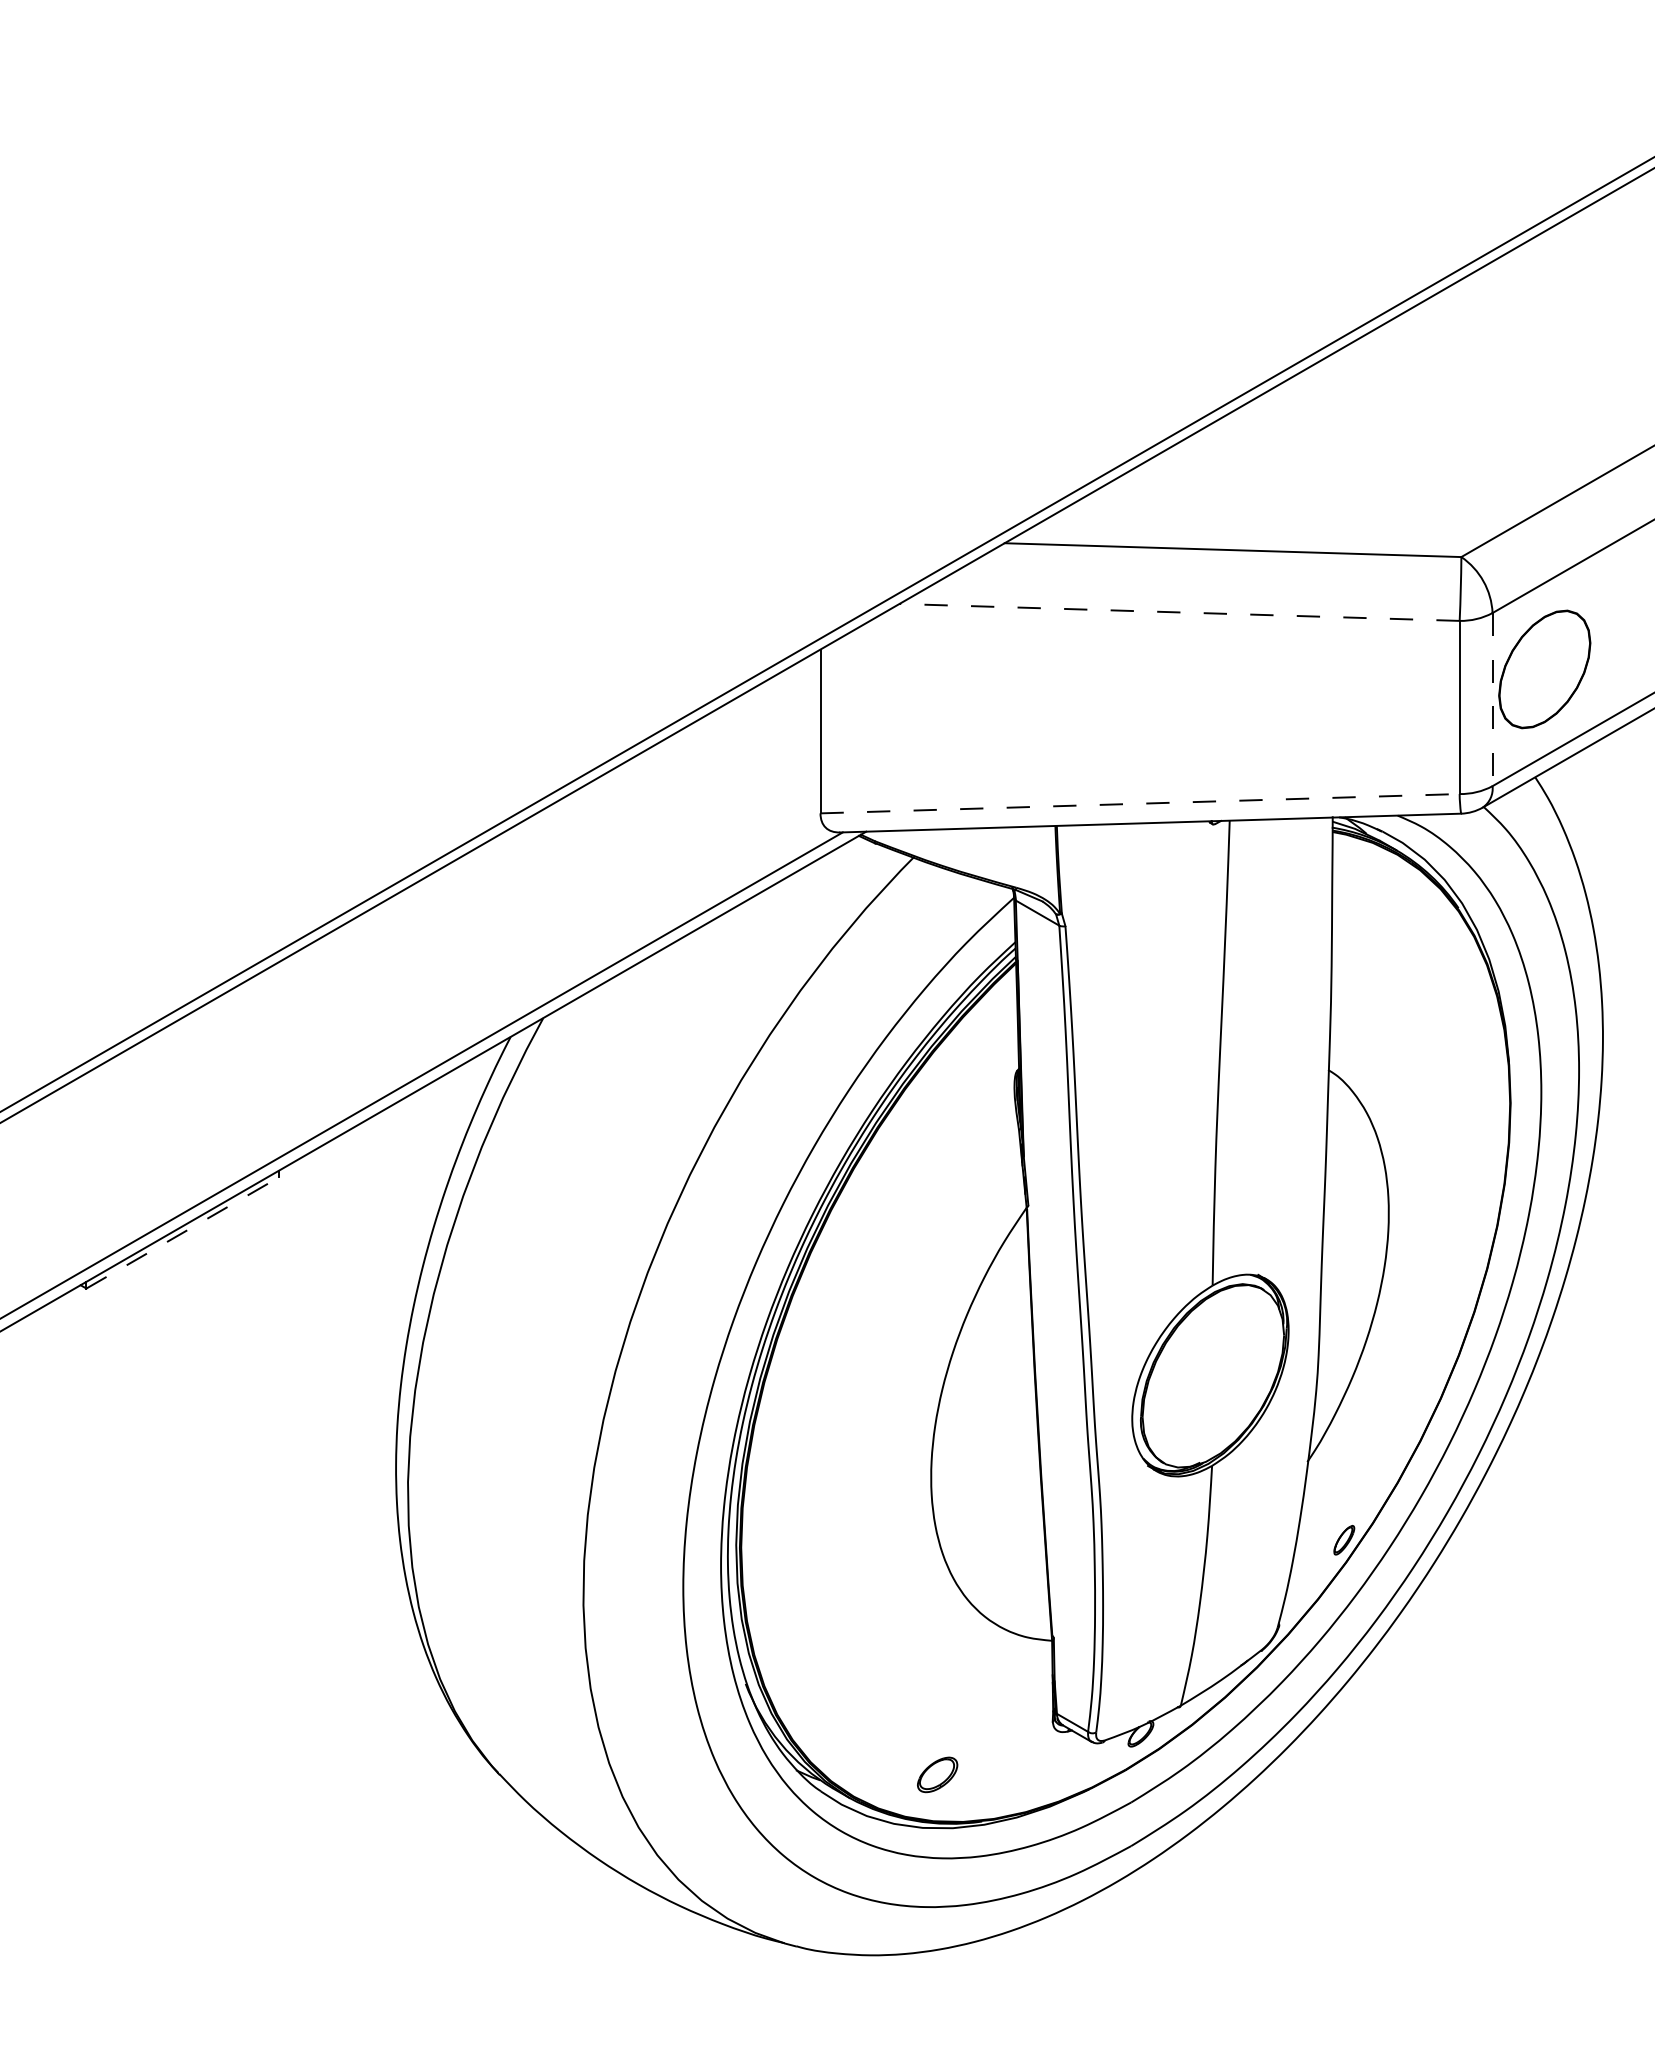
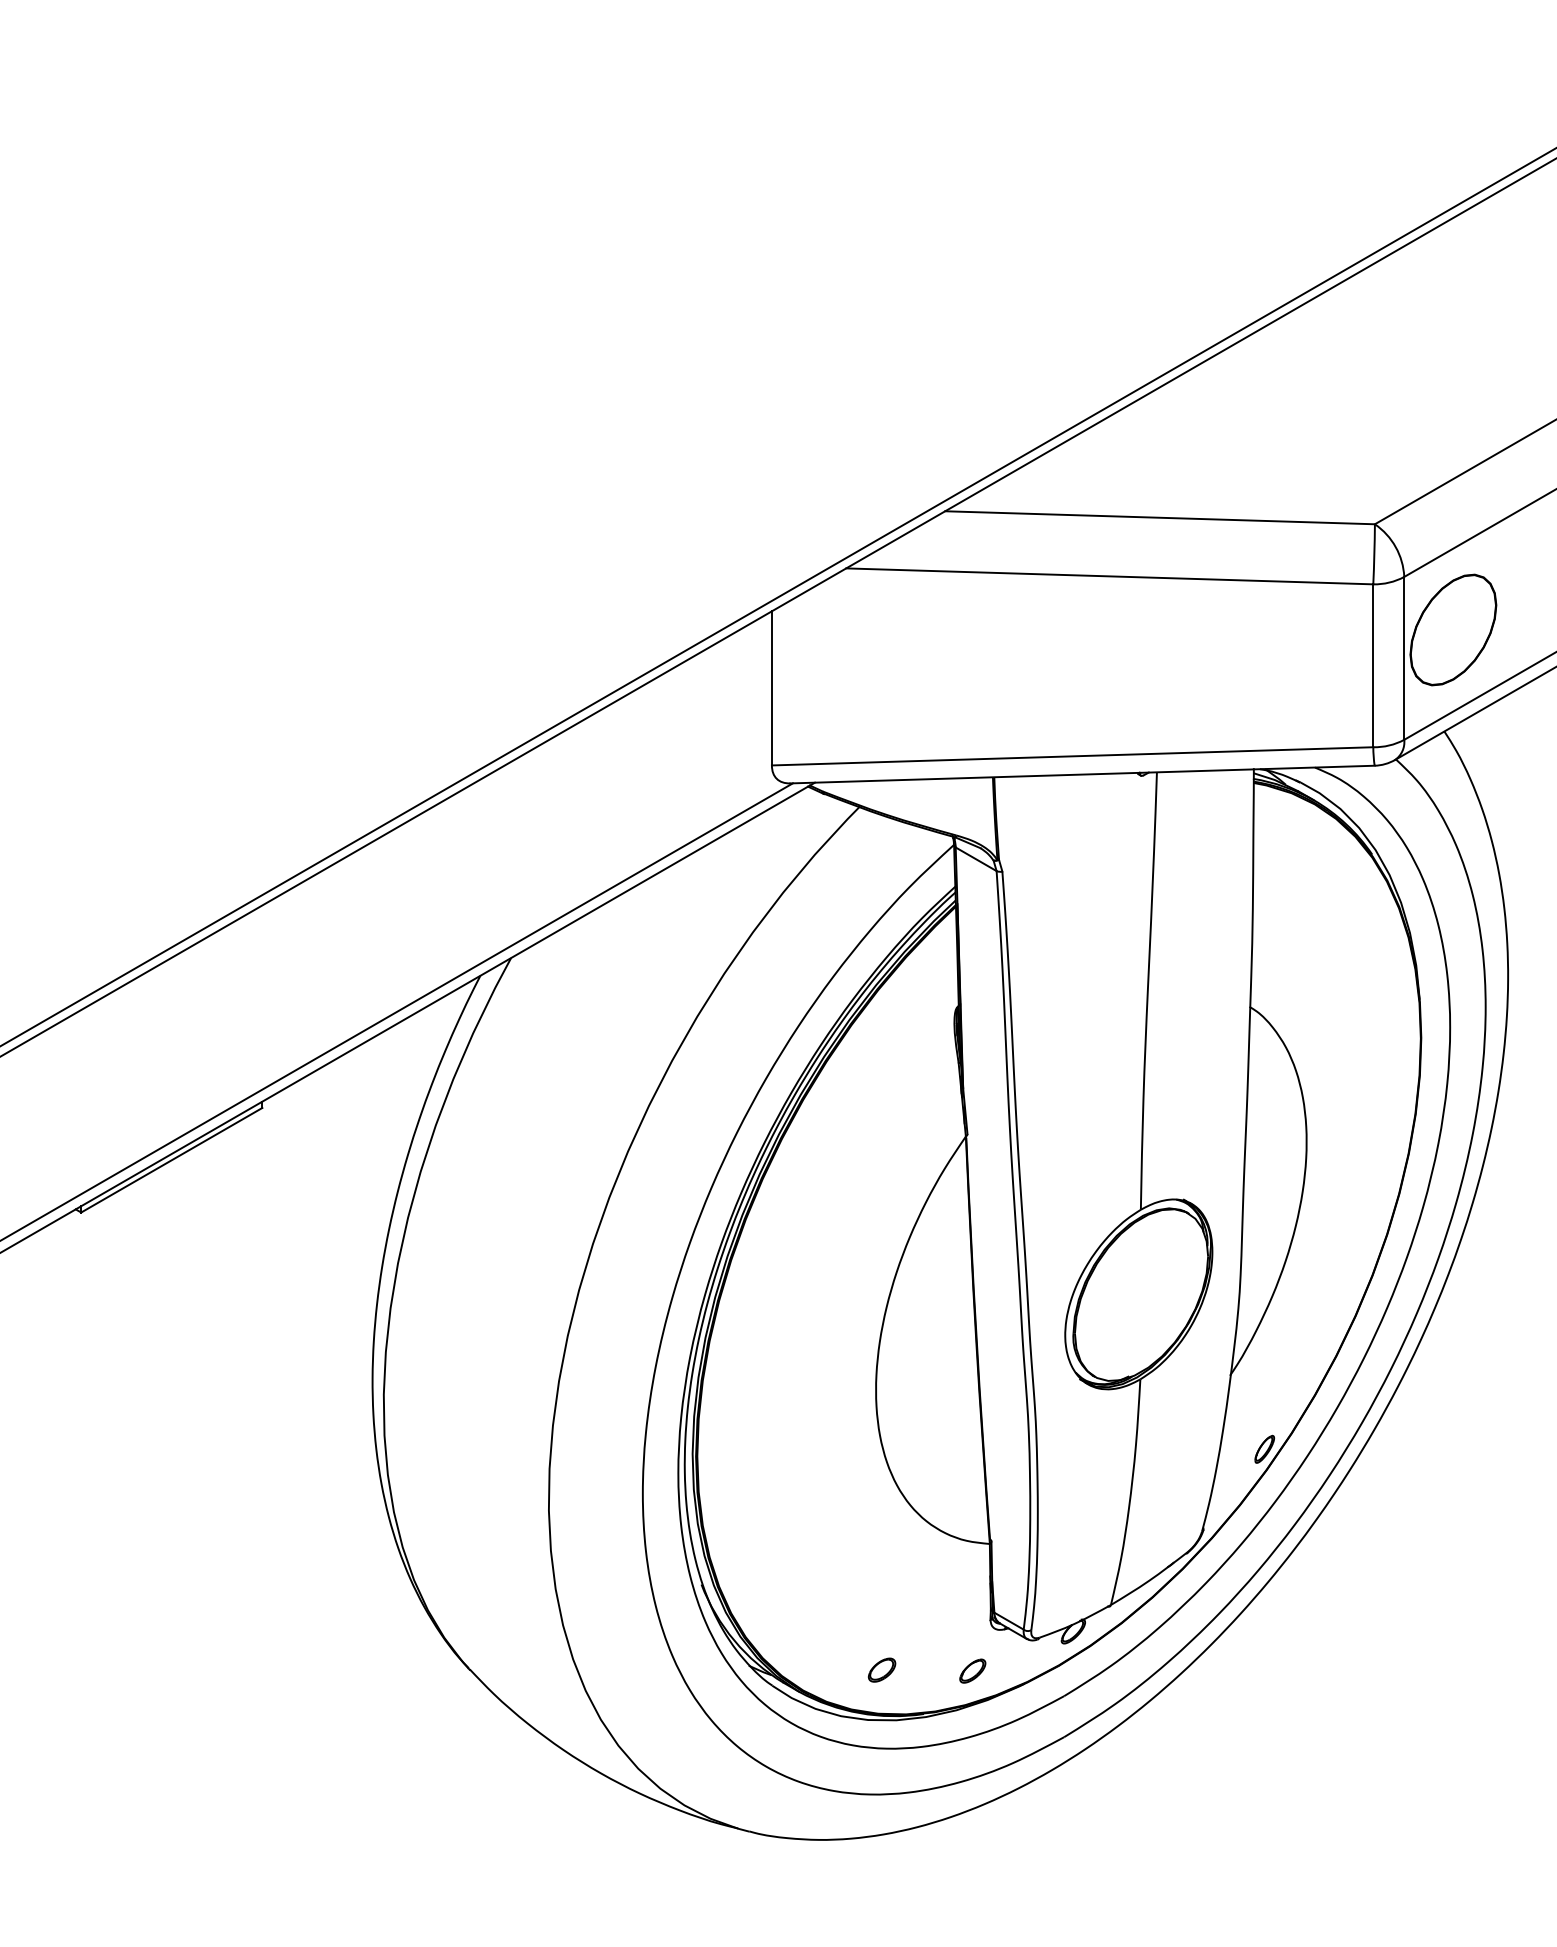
line: (1179, 612) -> (1109, 576), dashed -> solid
line: (1492, 699) -> (1404, 658), dashed -> solid
line: (1140, 803) -> (1073, 756), dashed -> solid
line: (183, 1232) -> (172, 1159), dashed -> solid
part: (937, 1774) -> (881, 1669), size x0.71
part: (1033, 1775) -> (972, 1670), added

